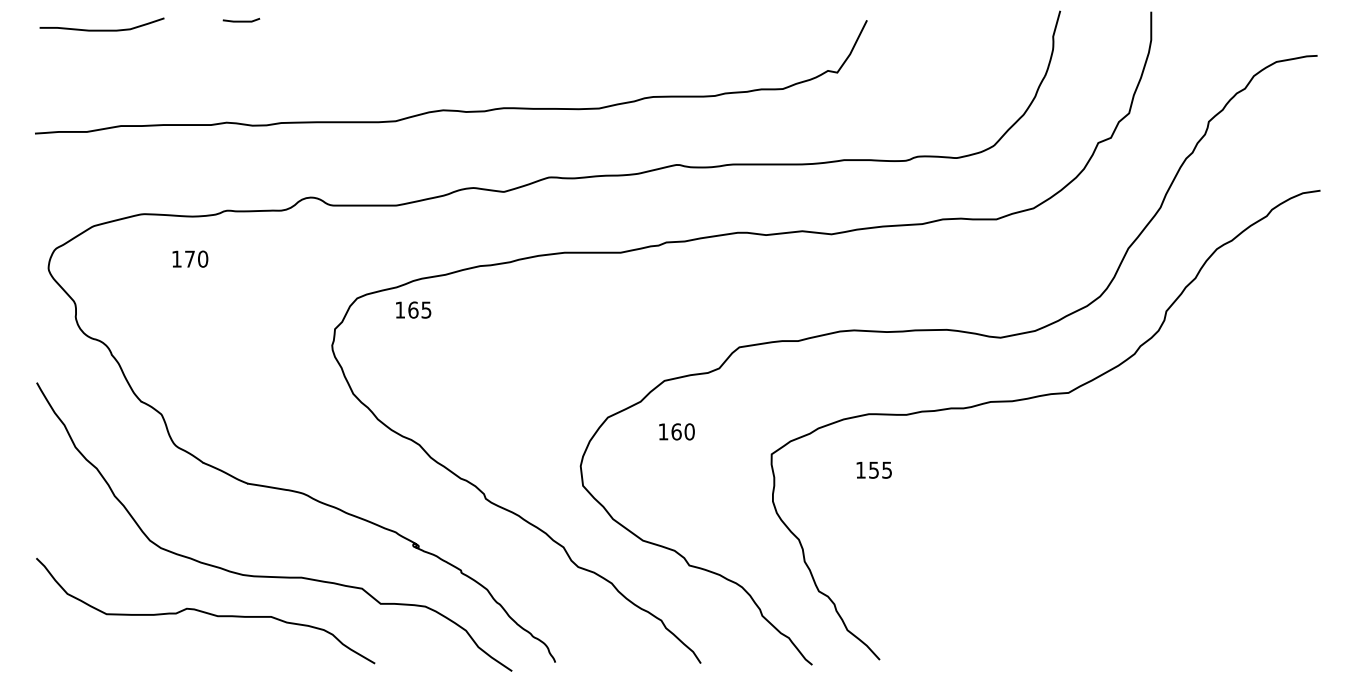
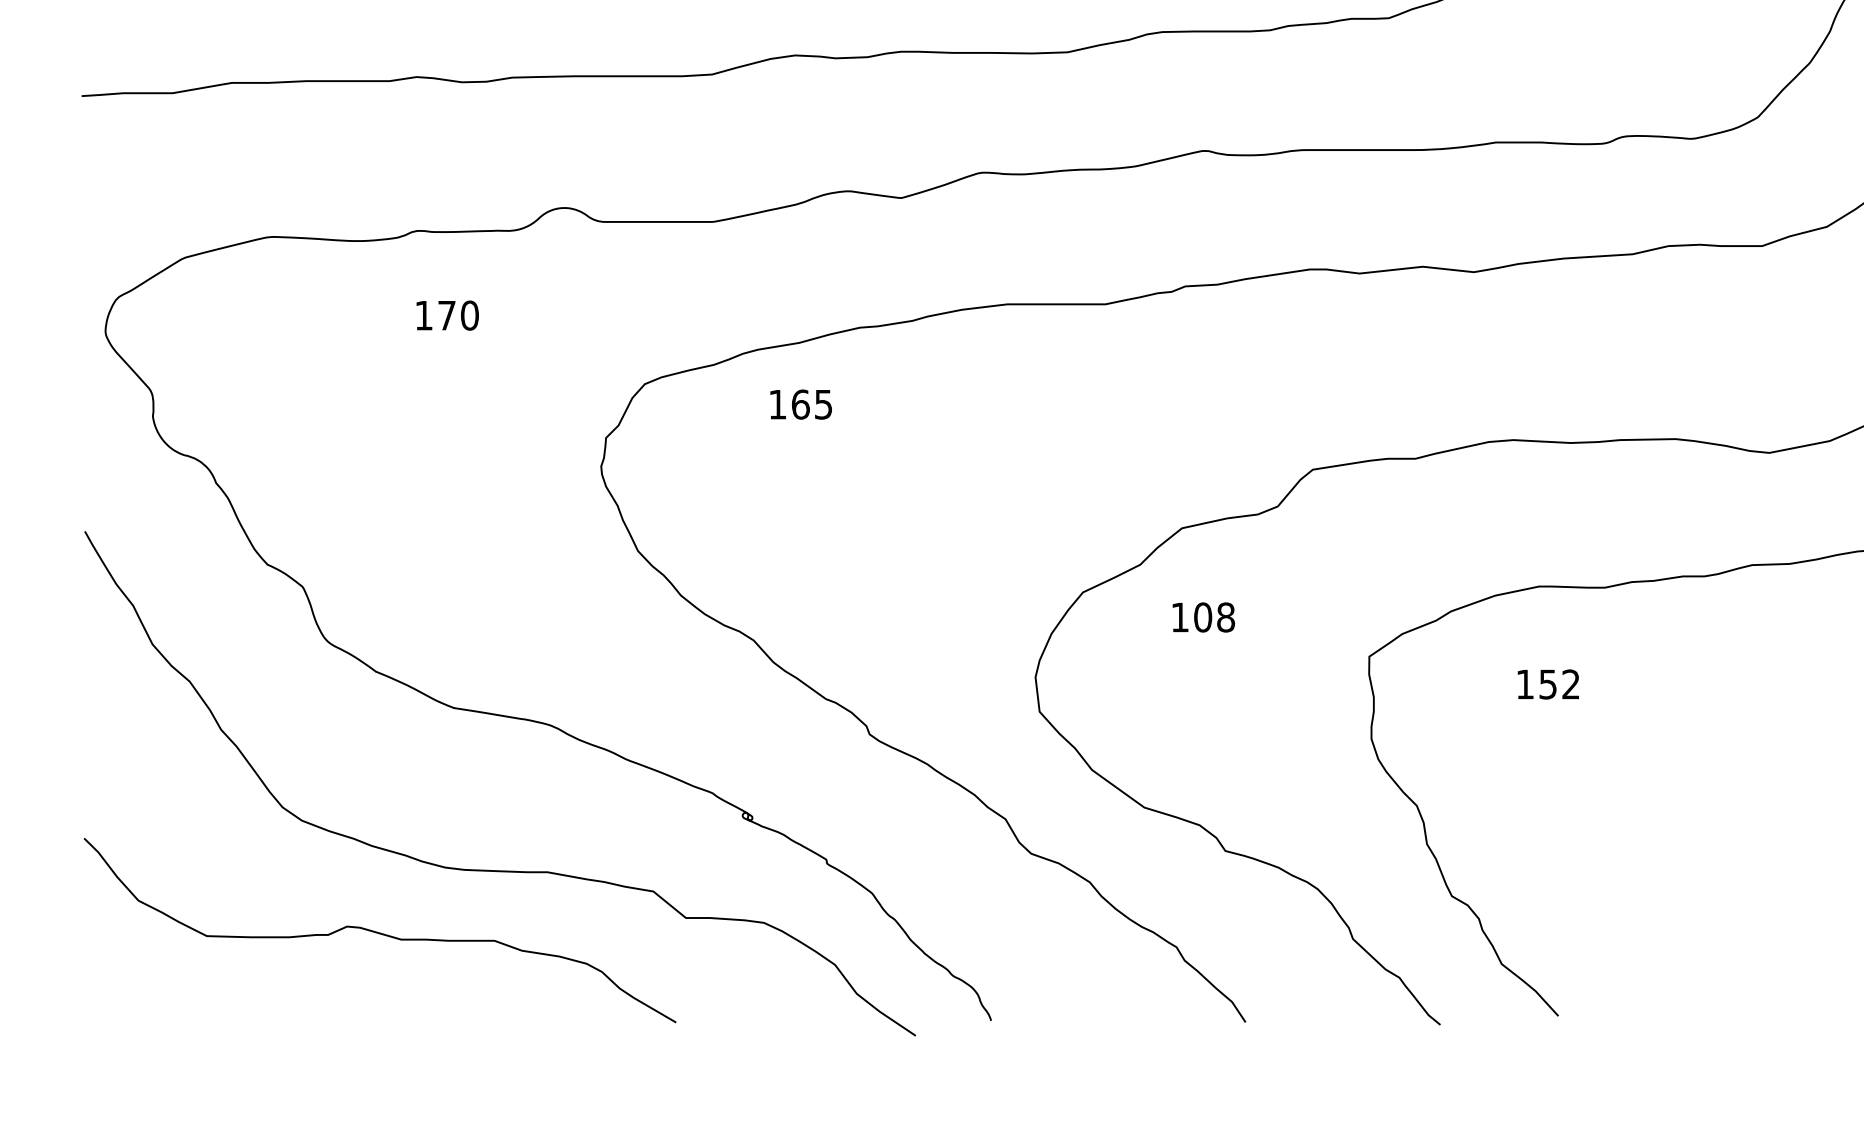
text: (190, 258) -> (447, 314), moved
text: (413, 309) -> (800, 403), moved
text: (682, 431) -> (1213, 616), 160 -> 108
text: (886, 469) -> (1569, 683), 155 -> 152

